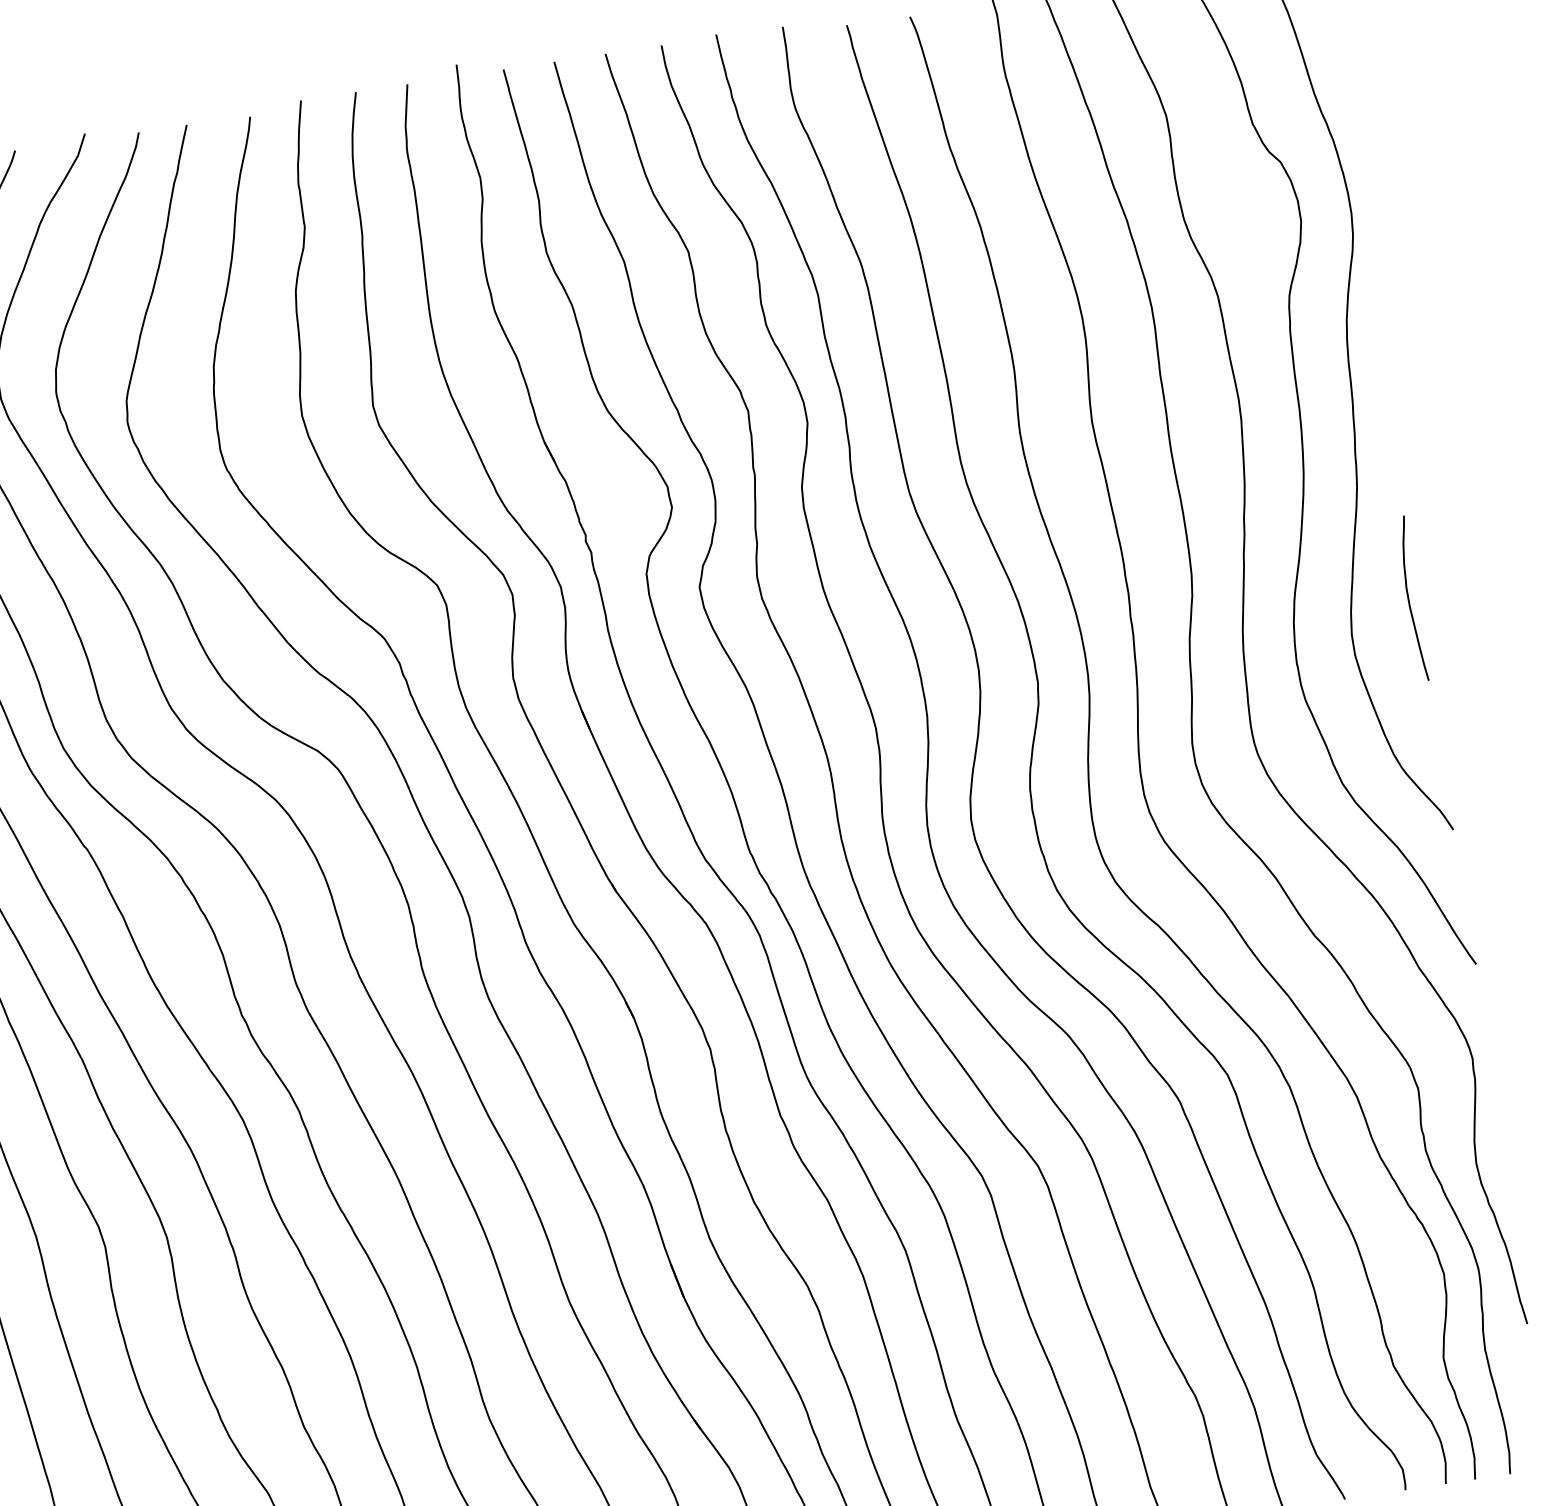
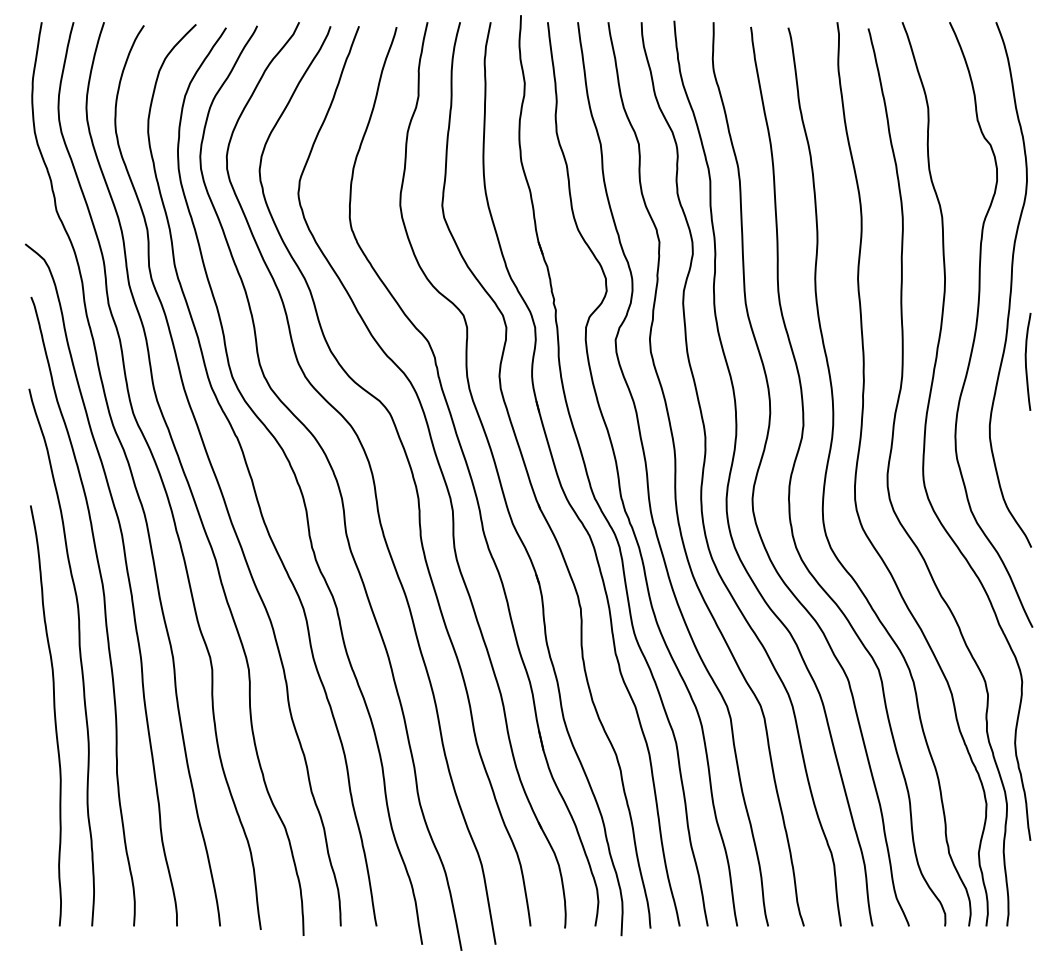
curve: (1409, 598) -> (1026, 361), moved

